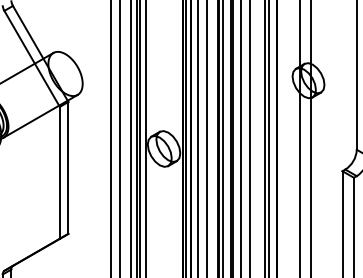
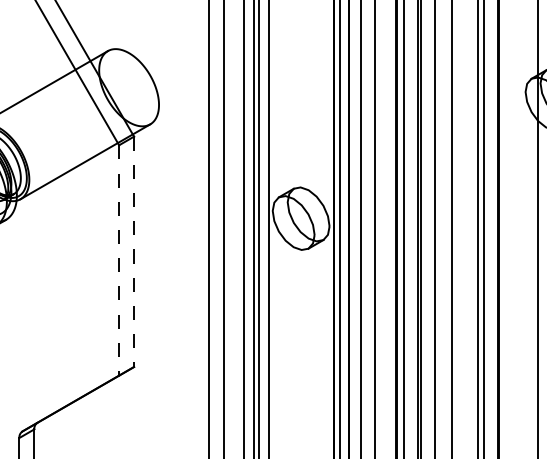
line: (68, 167) -> (134, 251), solid -> dashed
line: (59, 172) -> (118, 259), solid -> dashed

